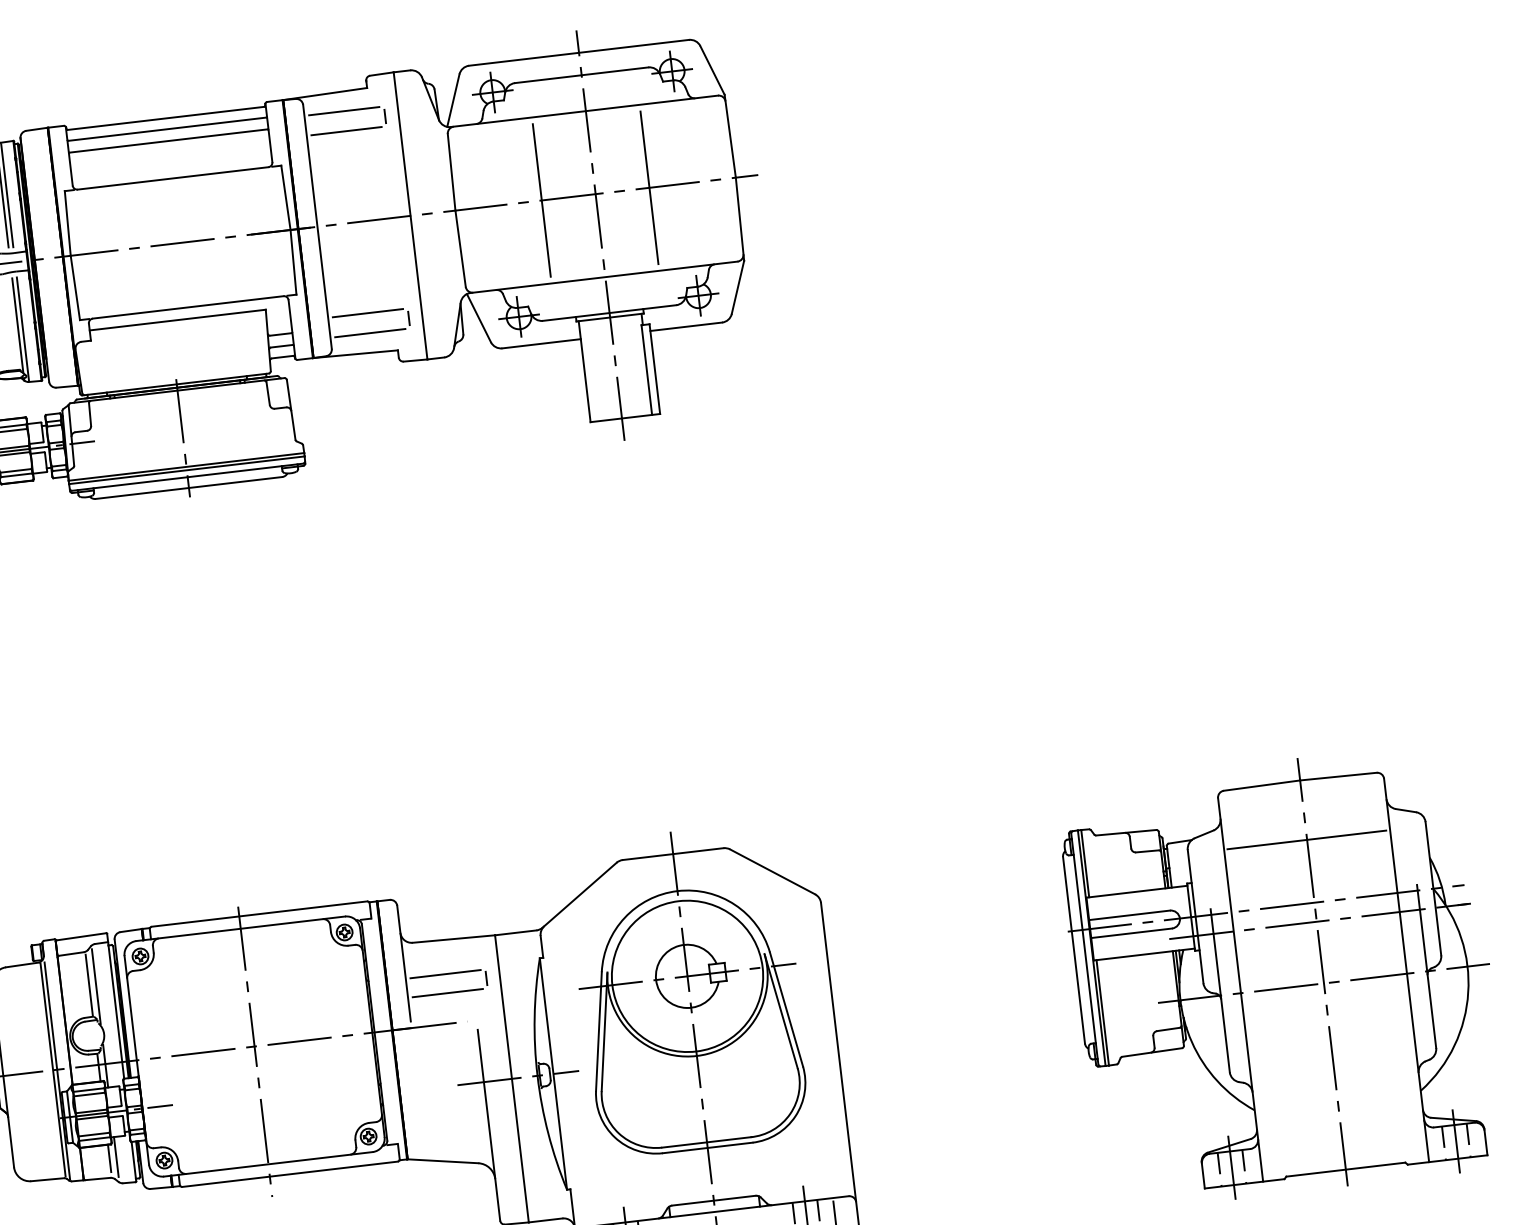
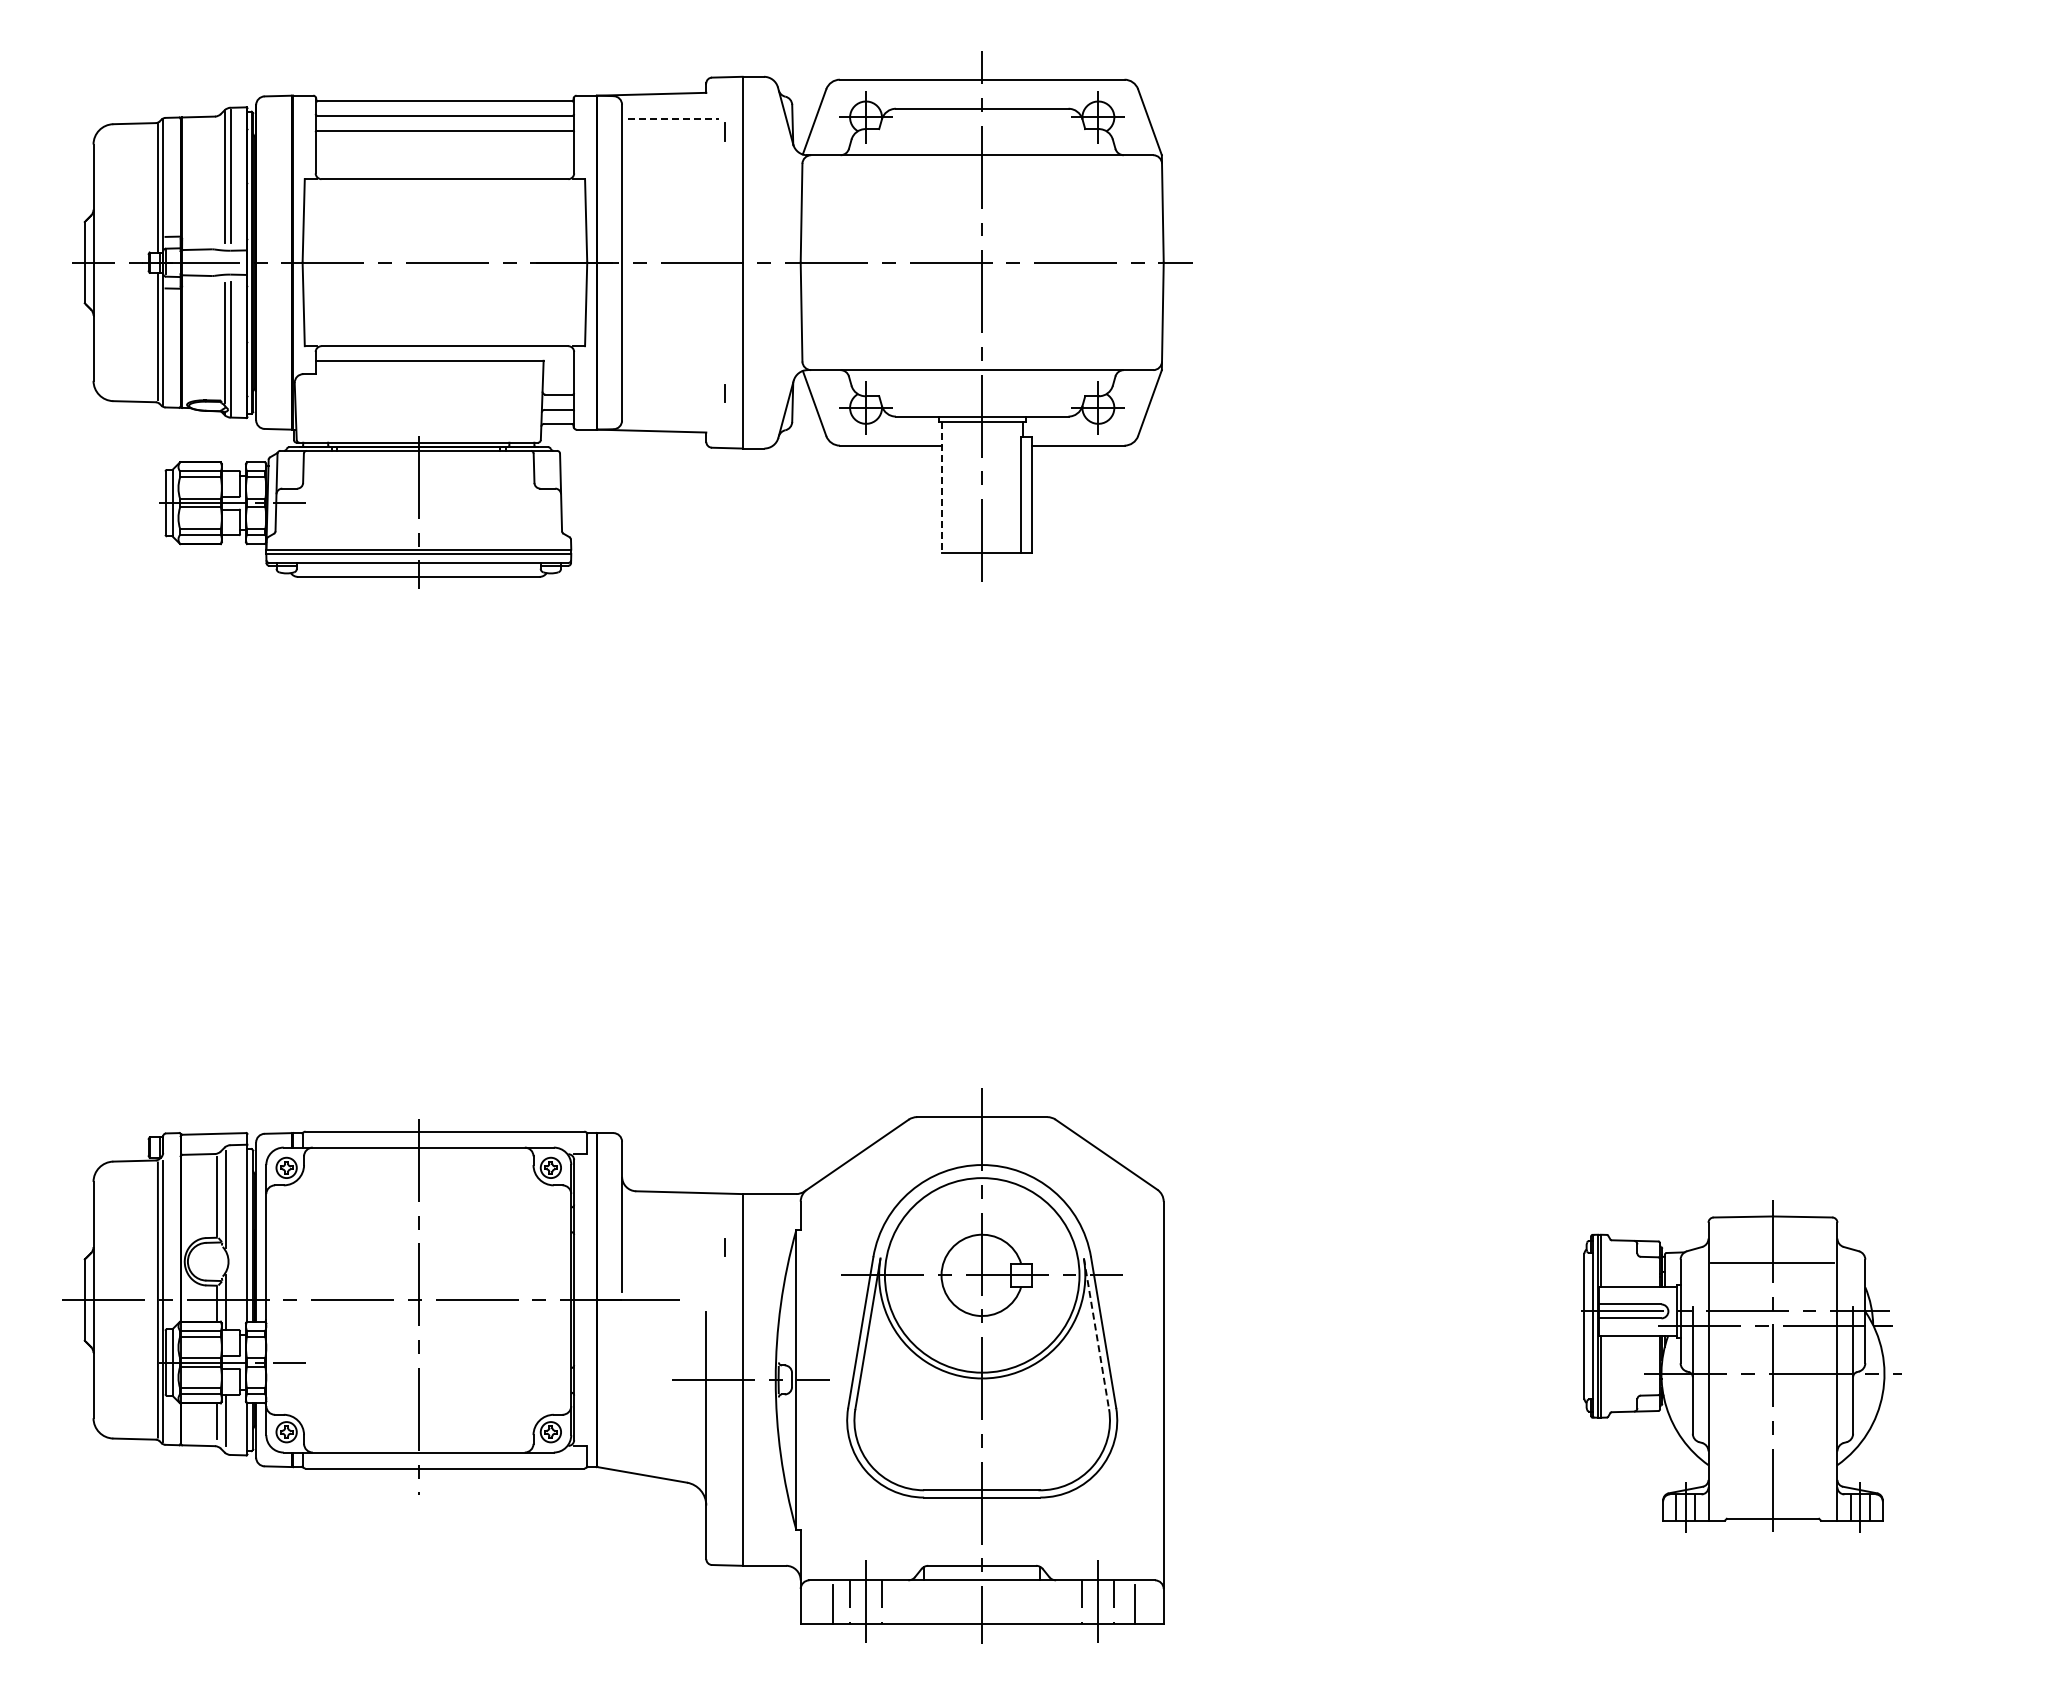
line: (344, 111) -> (674, 119), solid -> dashed
line: (346, 130) -> (673, 144), removed
line: (649, 187) -> (1051, 262), removed
line: (541, 200) -> (912, 262), removed
line: (367, 313) -> (673, 380), removed
line: (370, 333) -> (673, 406), removed
line: (584, 372) -> (941, 488), solid -> dashed
line: (445, 974) -> (673, 1236), removed
part: (1282, 977) -> (1741, 1365), size x0.6
line: (447, 992) -> (673, 1260), removed
line: (781, 1011) -> (1096, 1334), solid -> dashed

